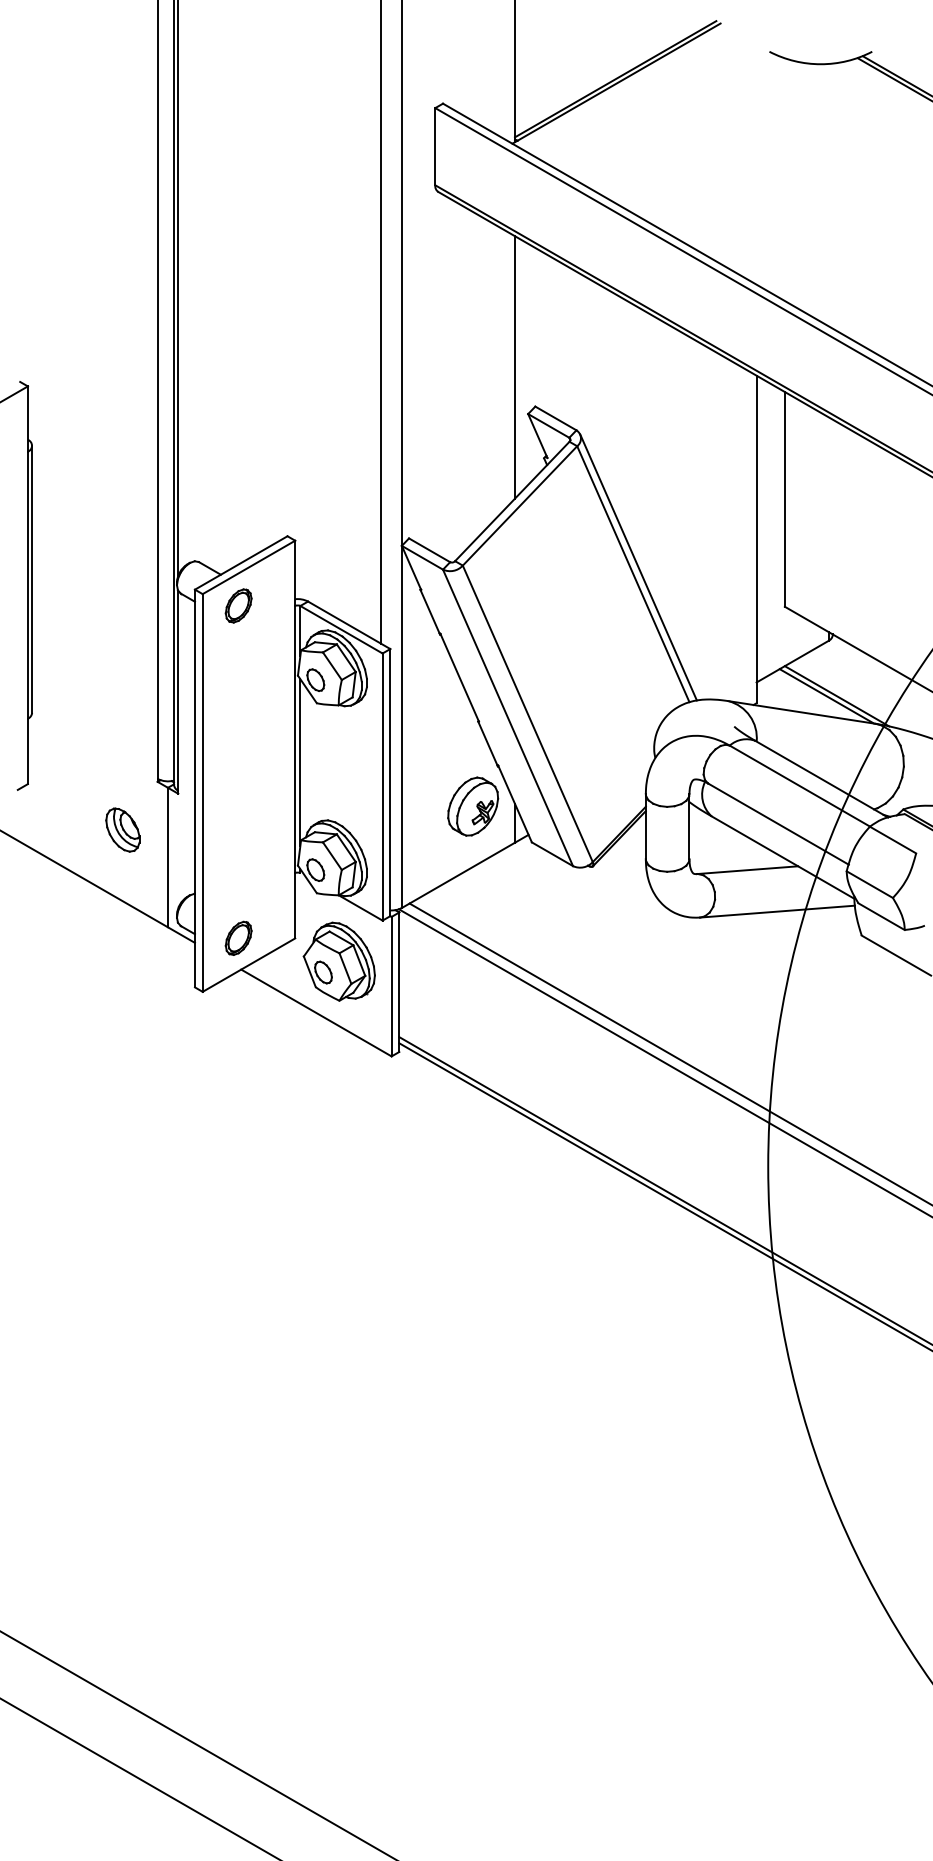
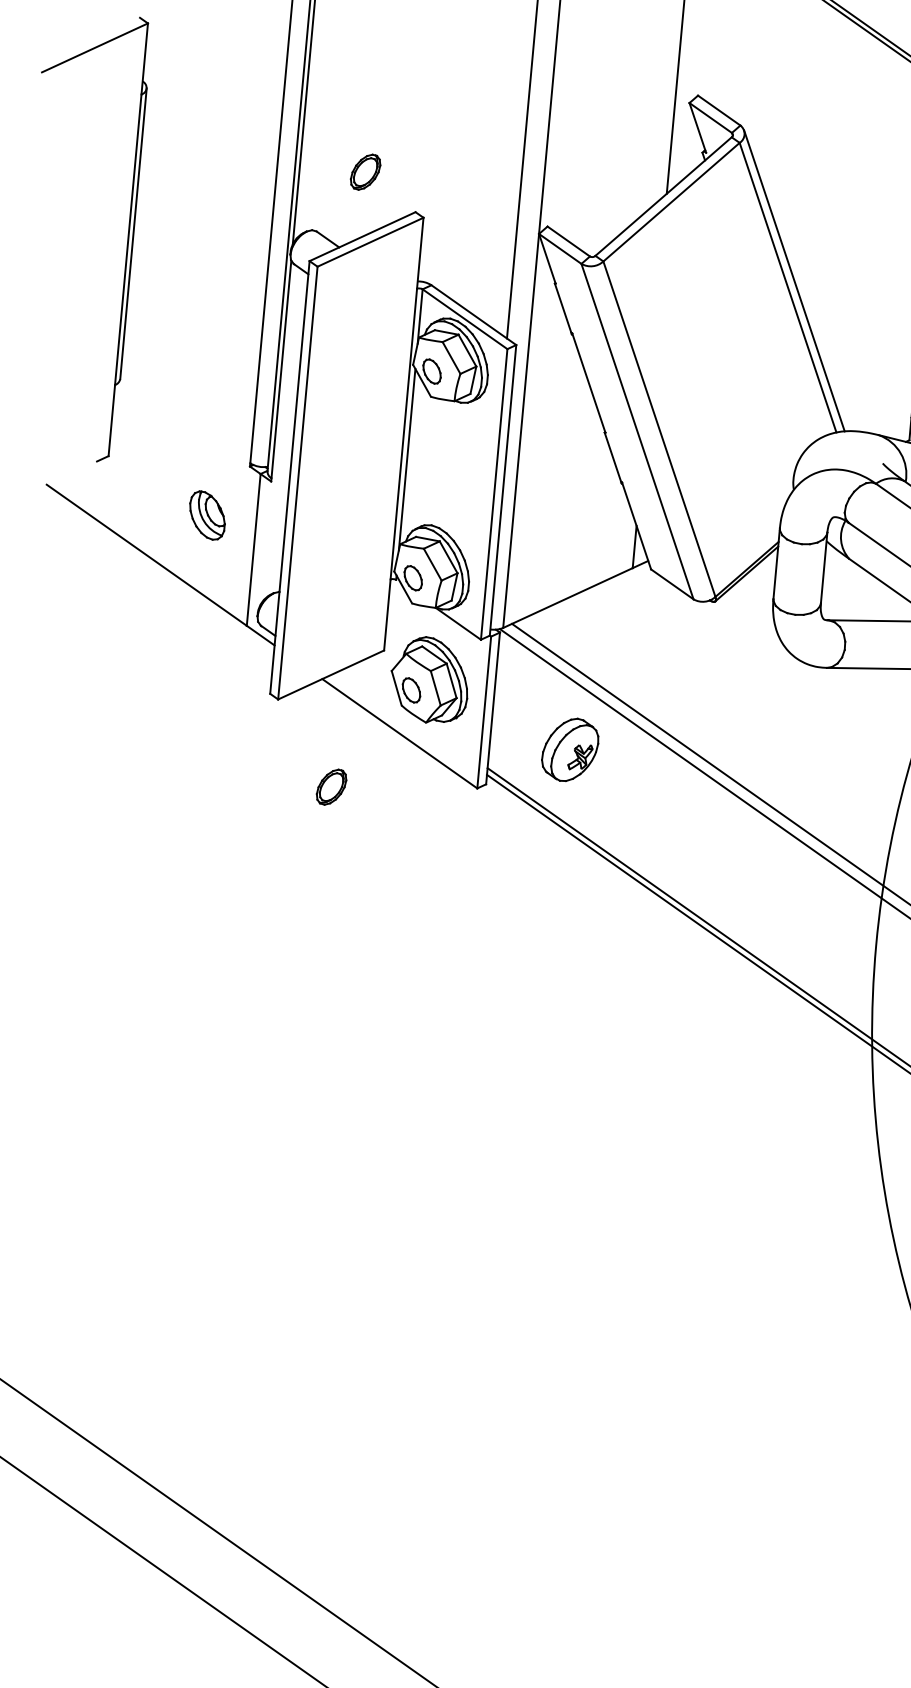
part: (238, 605) -> (365, 171), moved
part: (473, 806) -> (570, 749), moved
part: (238, 937) -> (331, 786), moved

